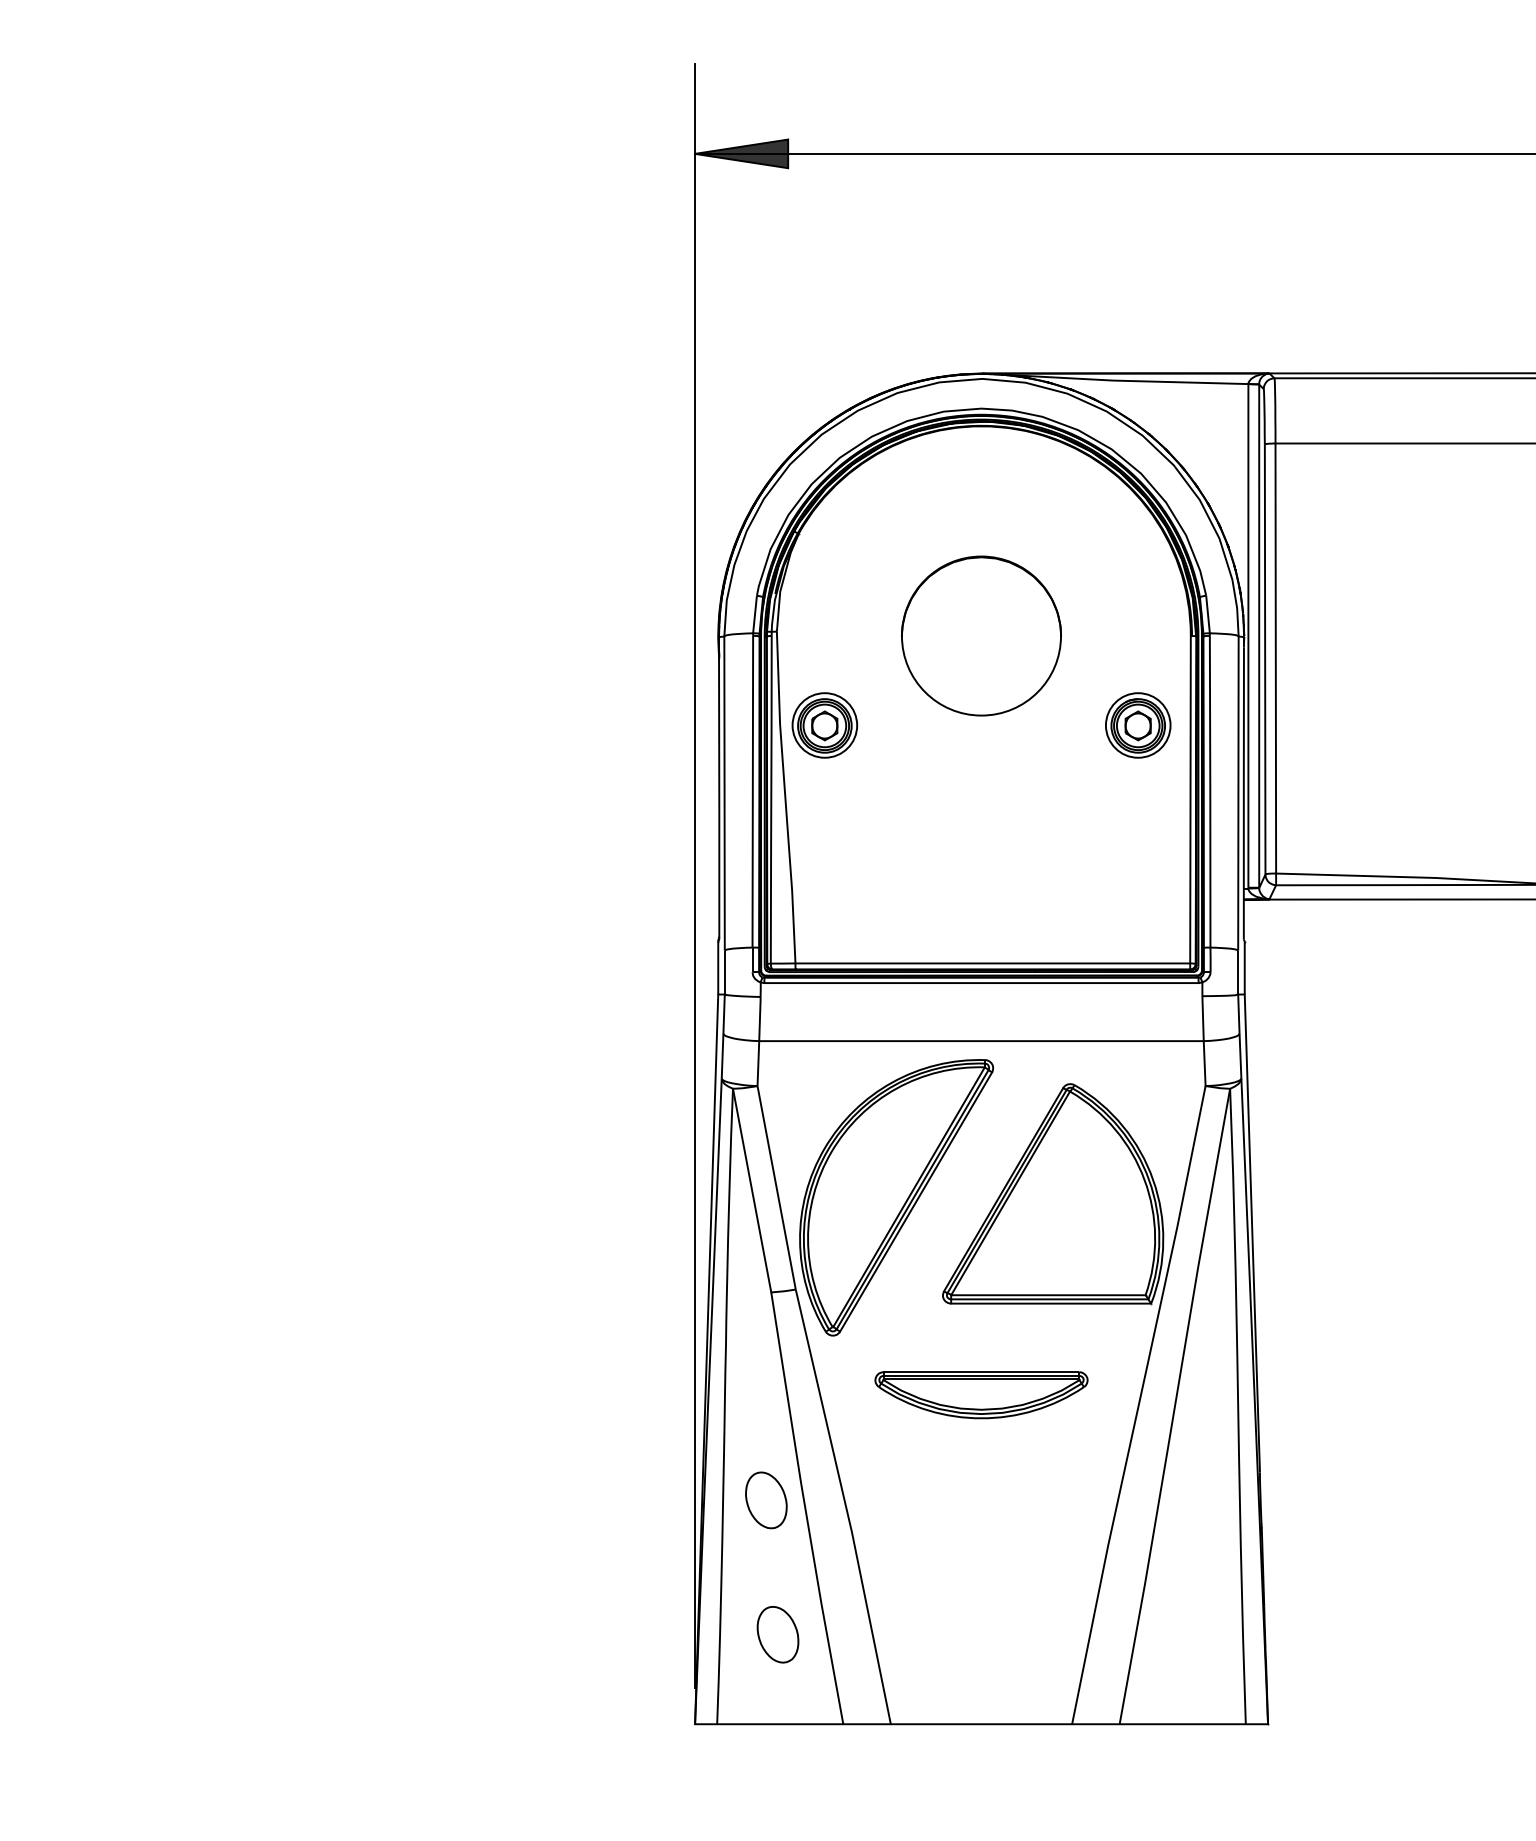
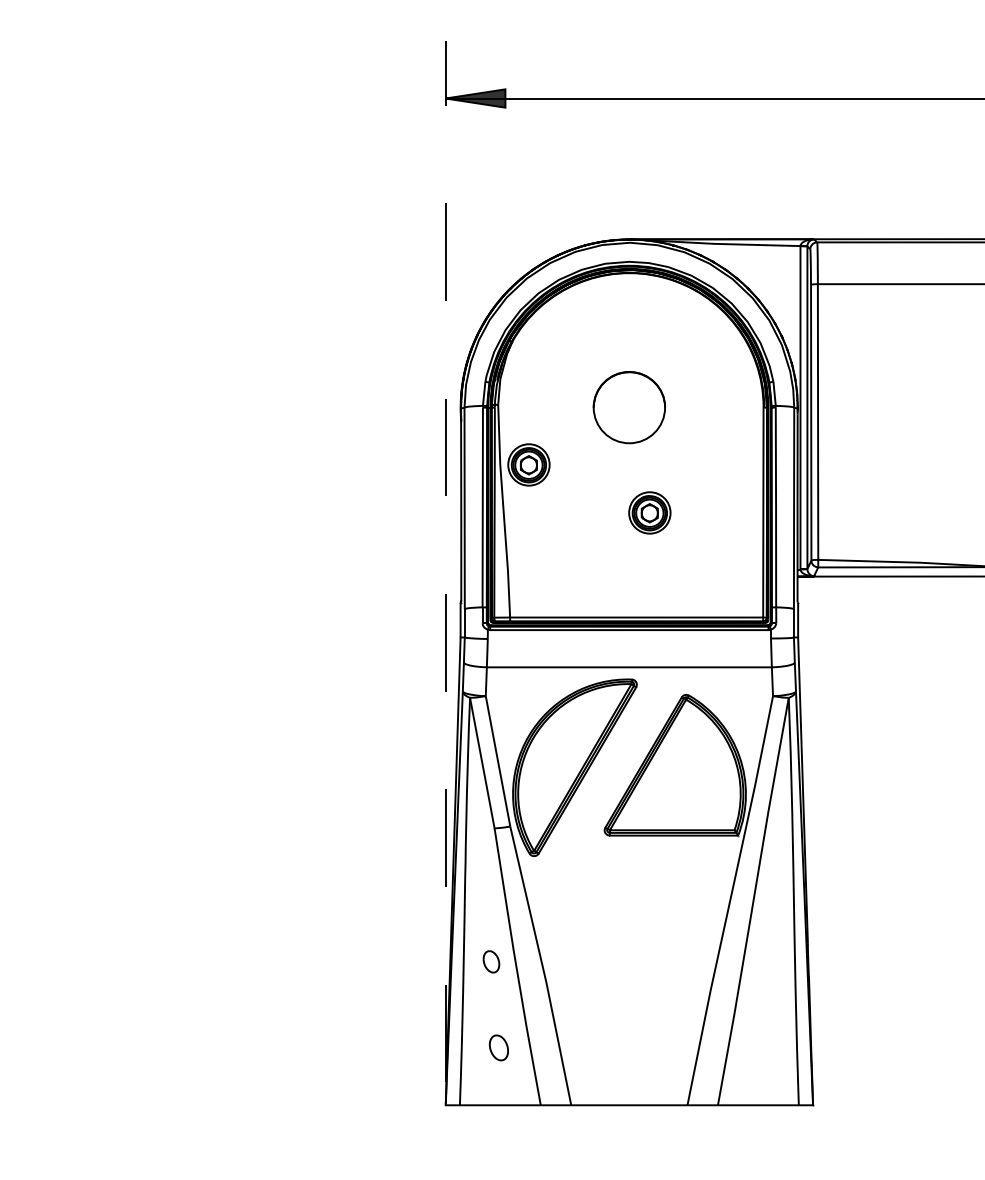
part: (981, 635) -> (629, 407), size x0.7
part: (1137, 724) -> (649, 512), moved
line: (694, 876) -> (445, 561), solid -> dashed
part: (981, 1393) -> (629, 893), removed
part: (766, 1499) -> (491, 961), size x0.6
part: (777, 1634) -> (498, 1047), size x0.7

